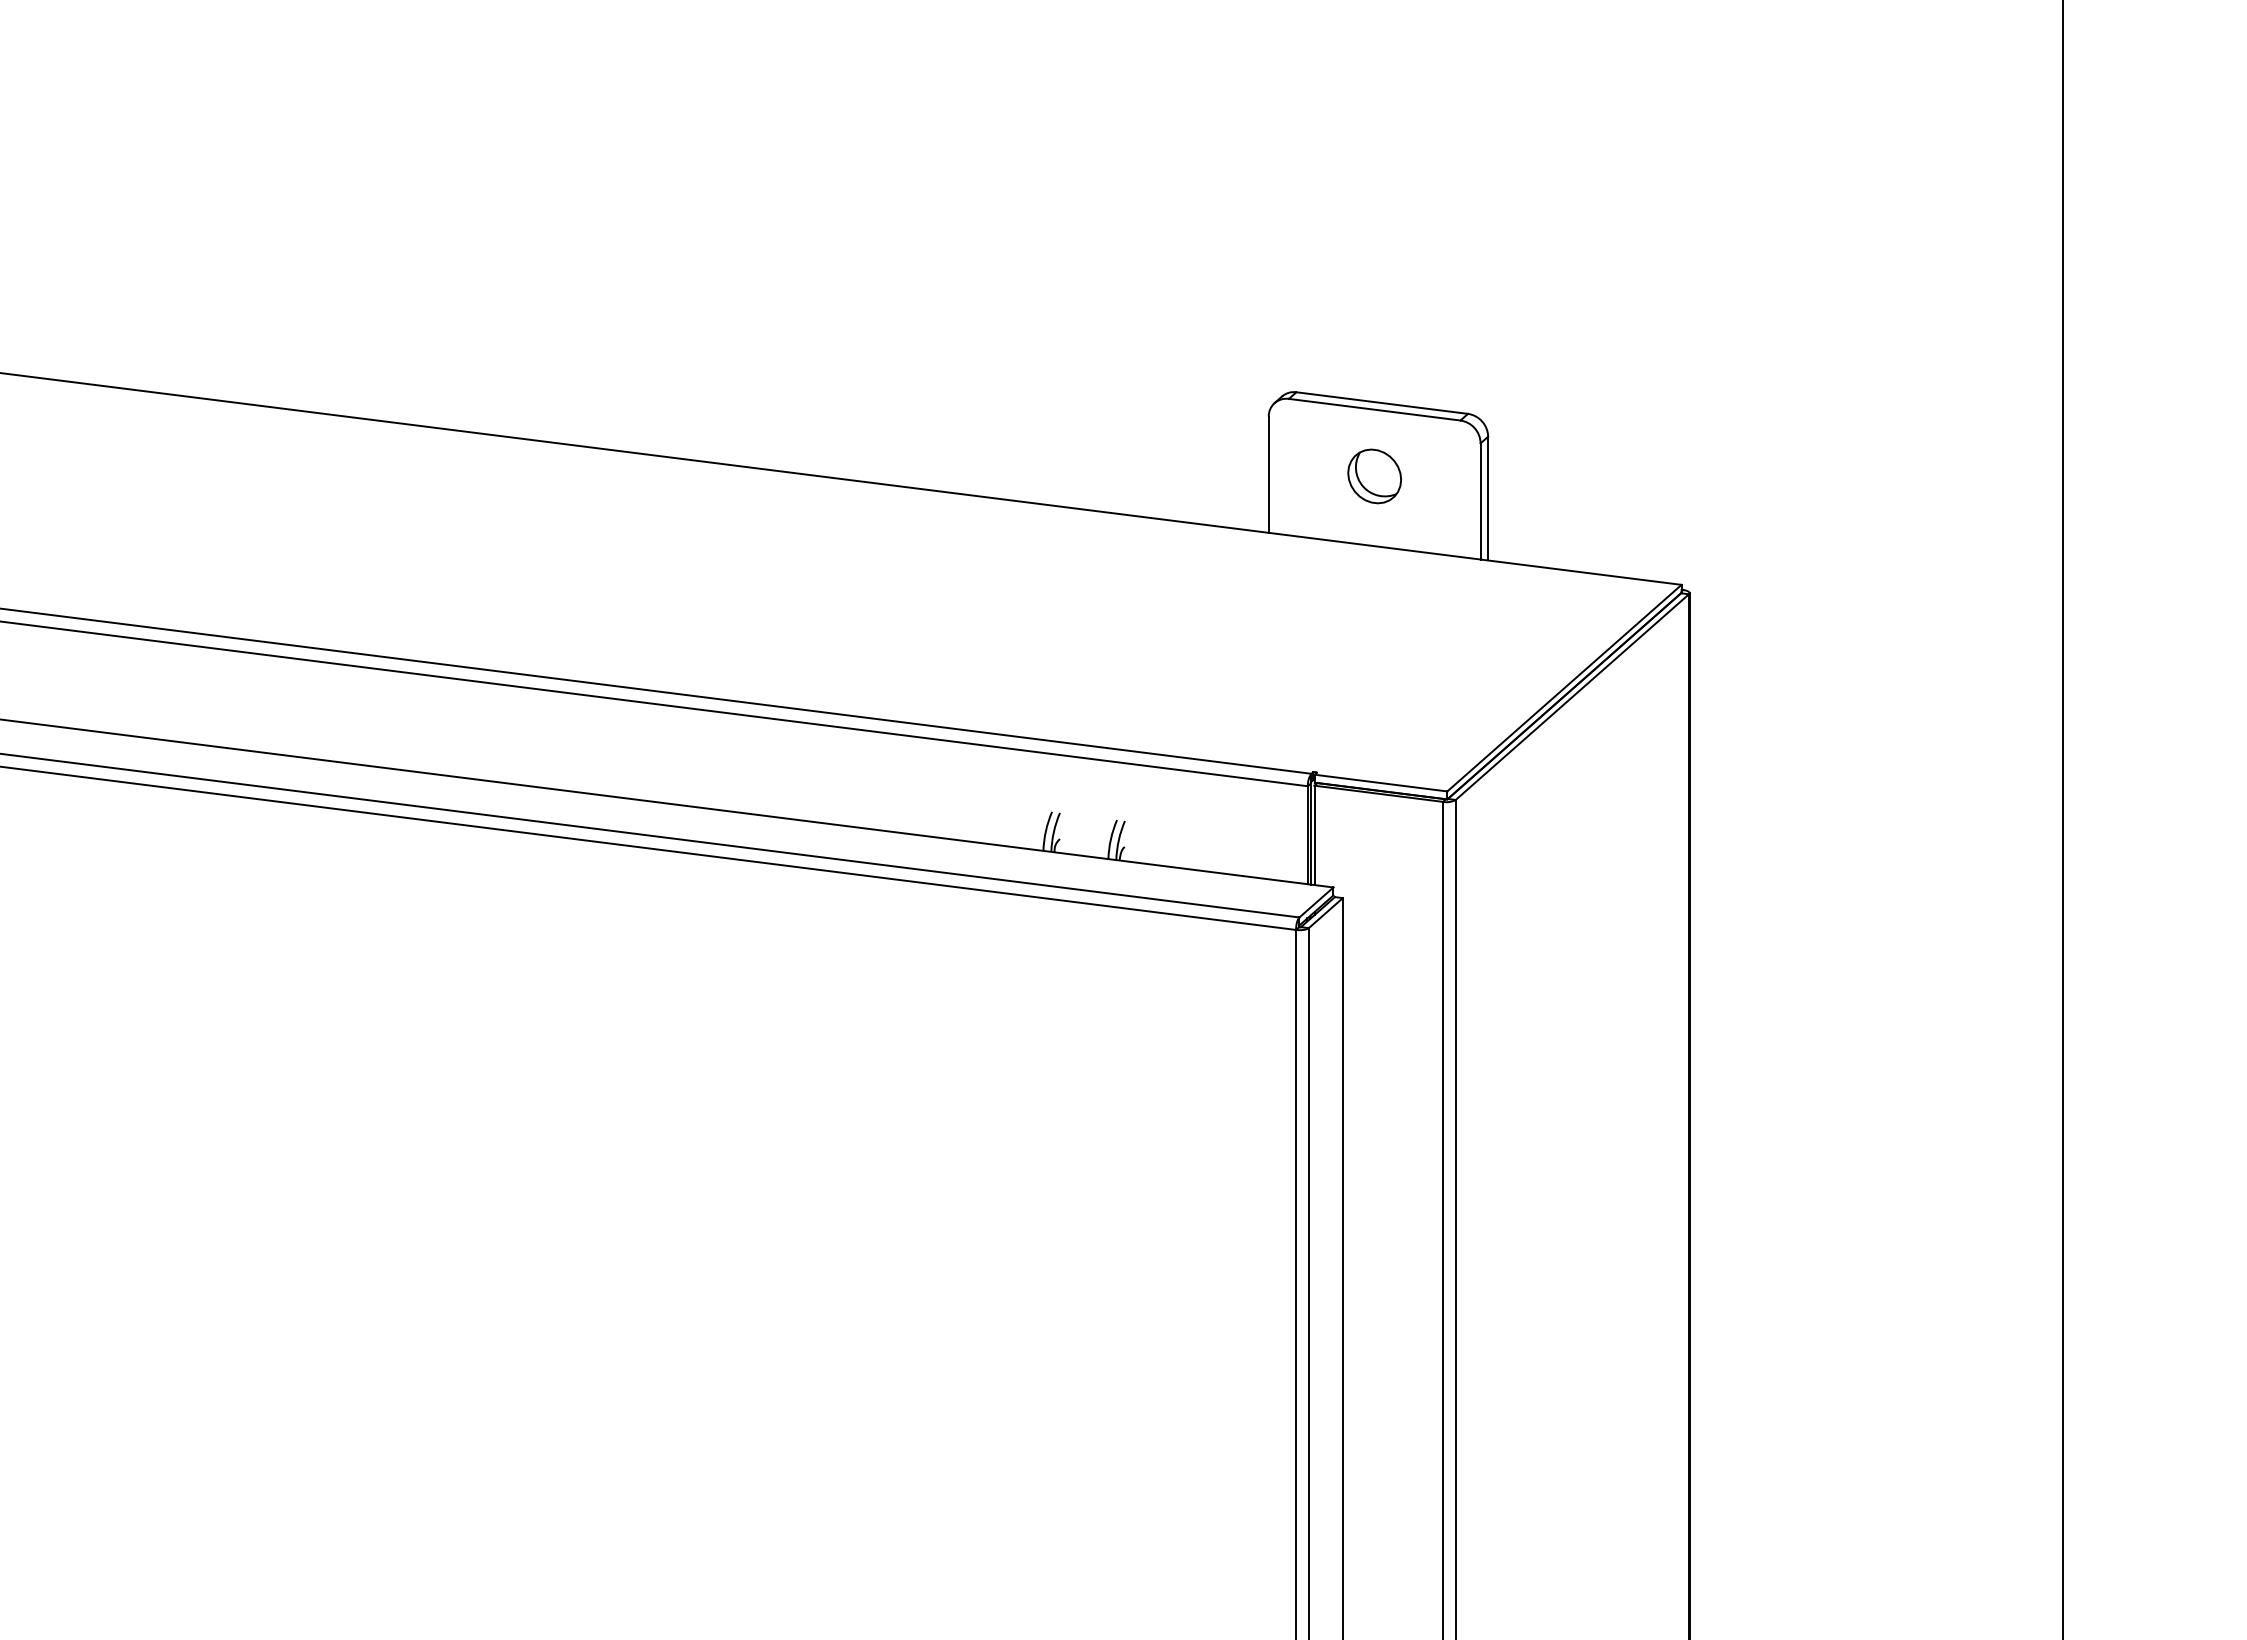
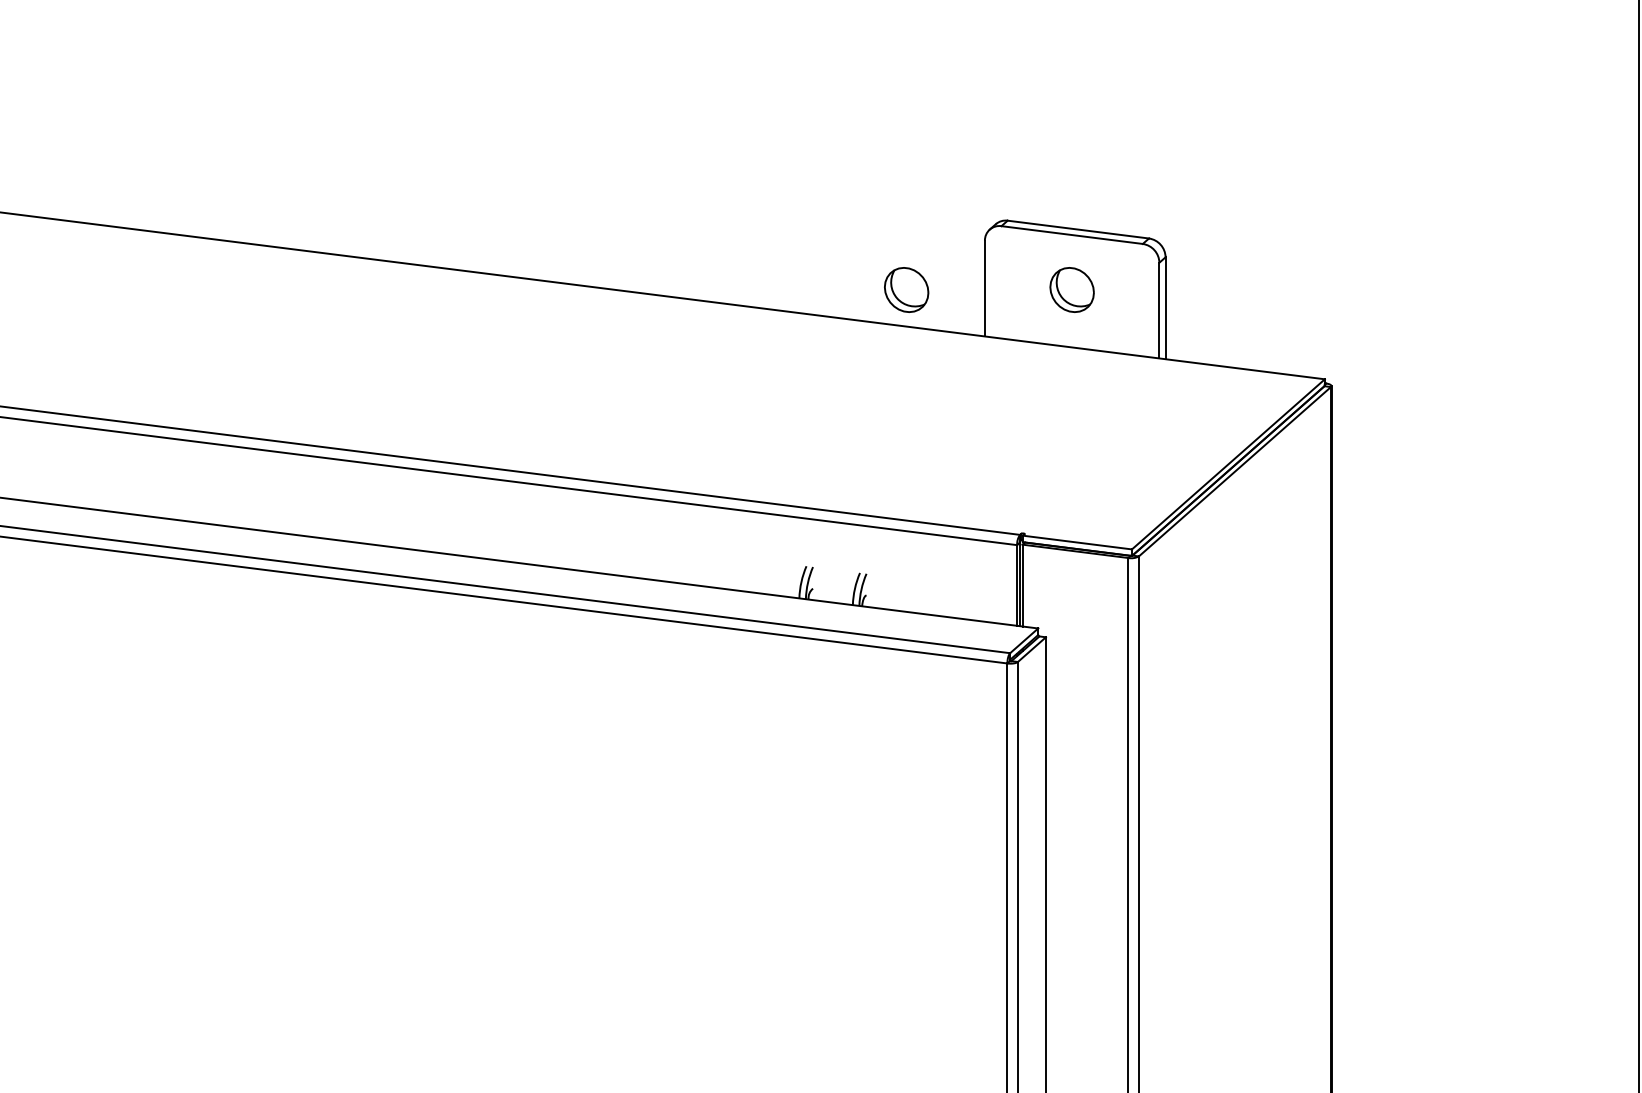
part: (1173, 476) -> (906, 290), added

